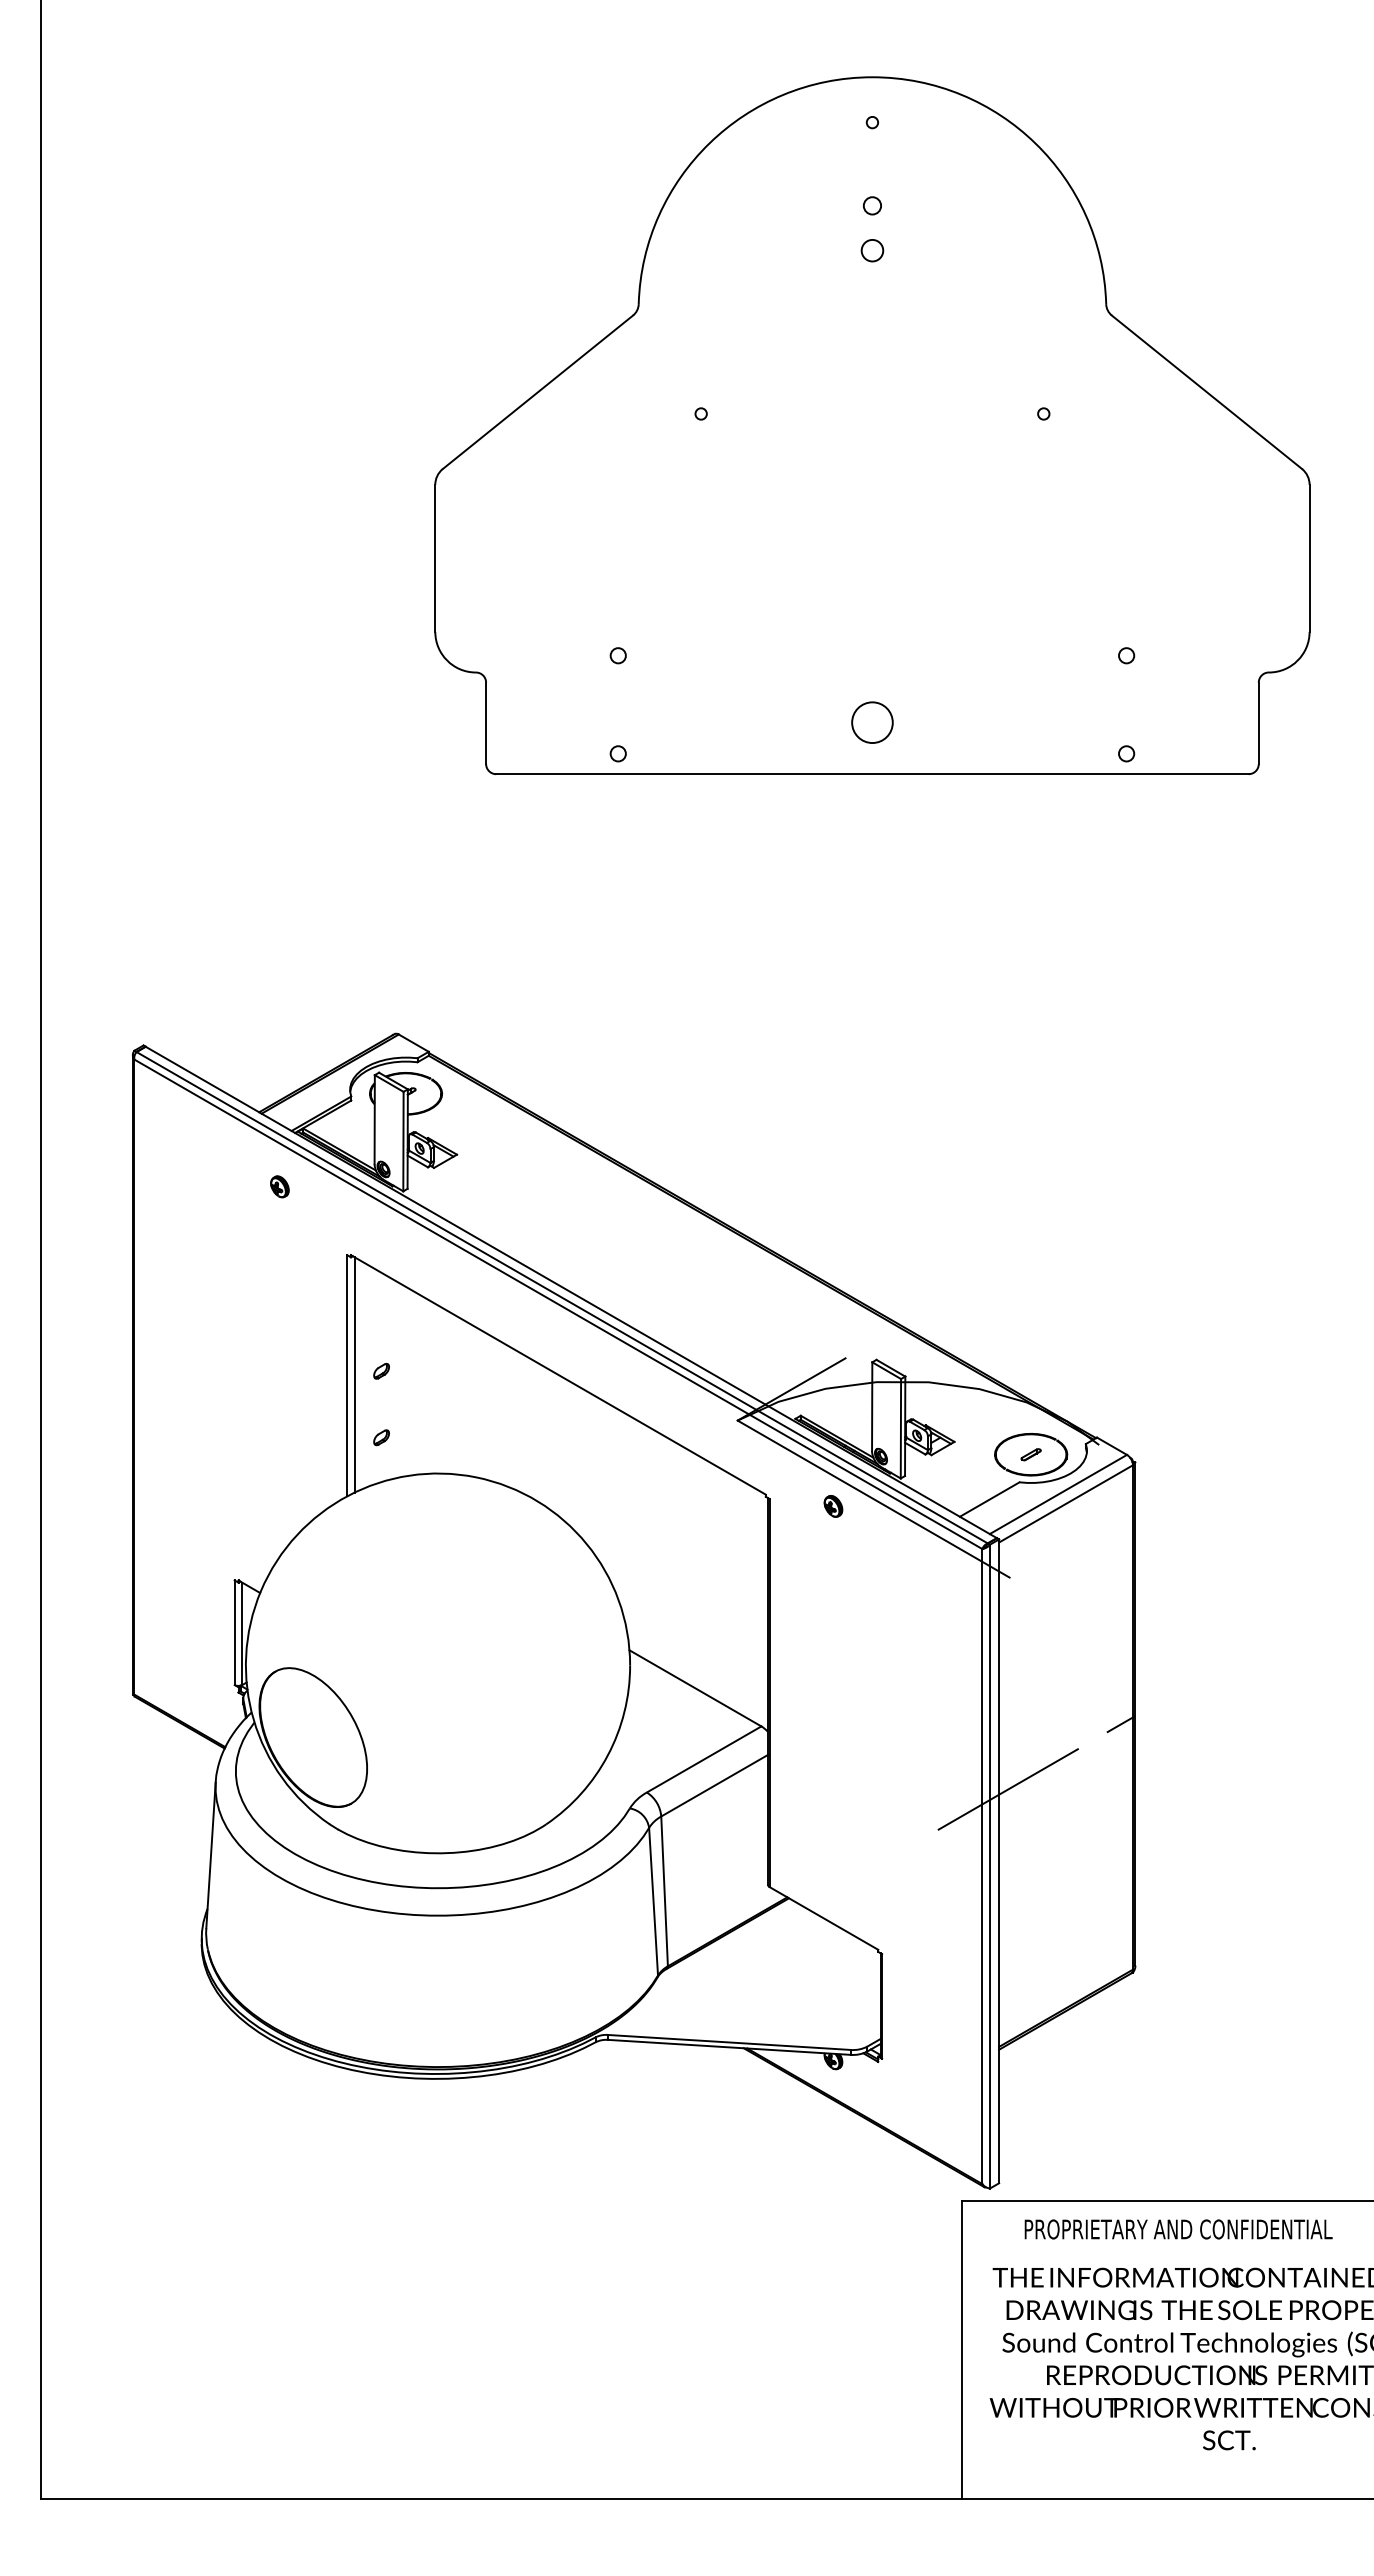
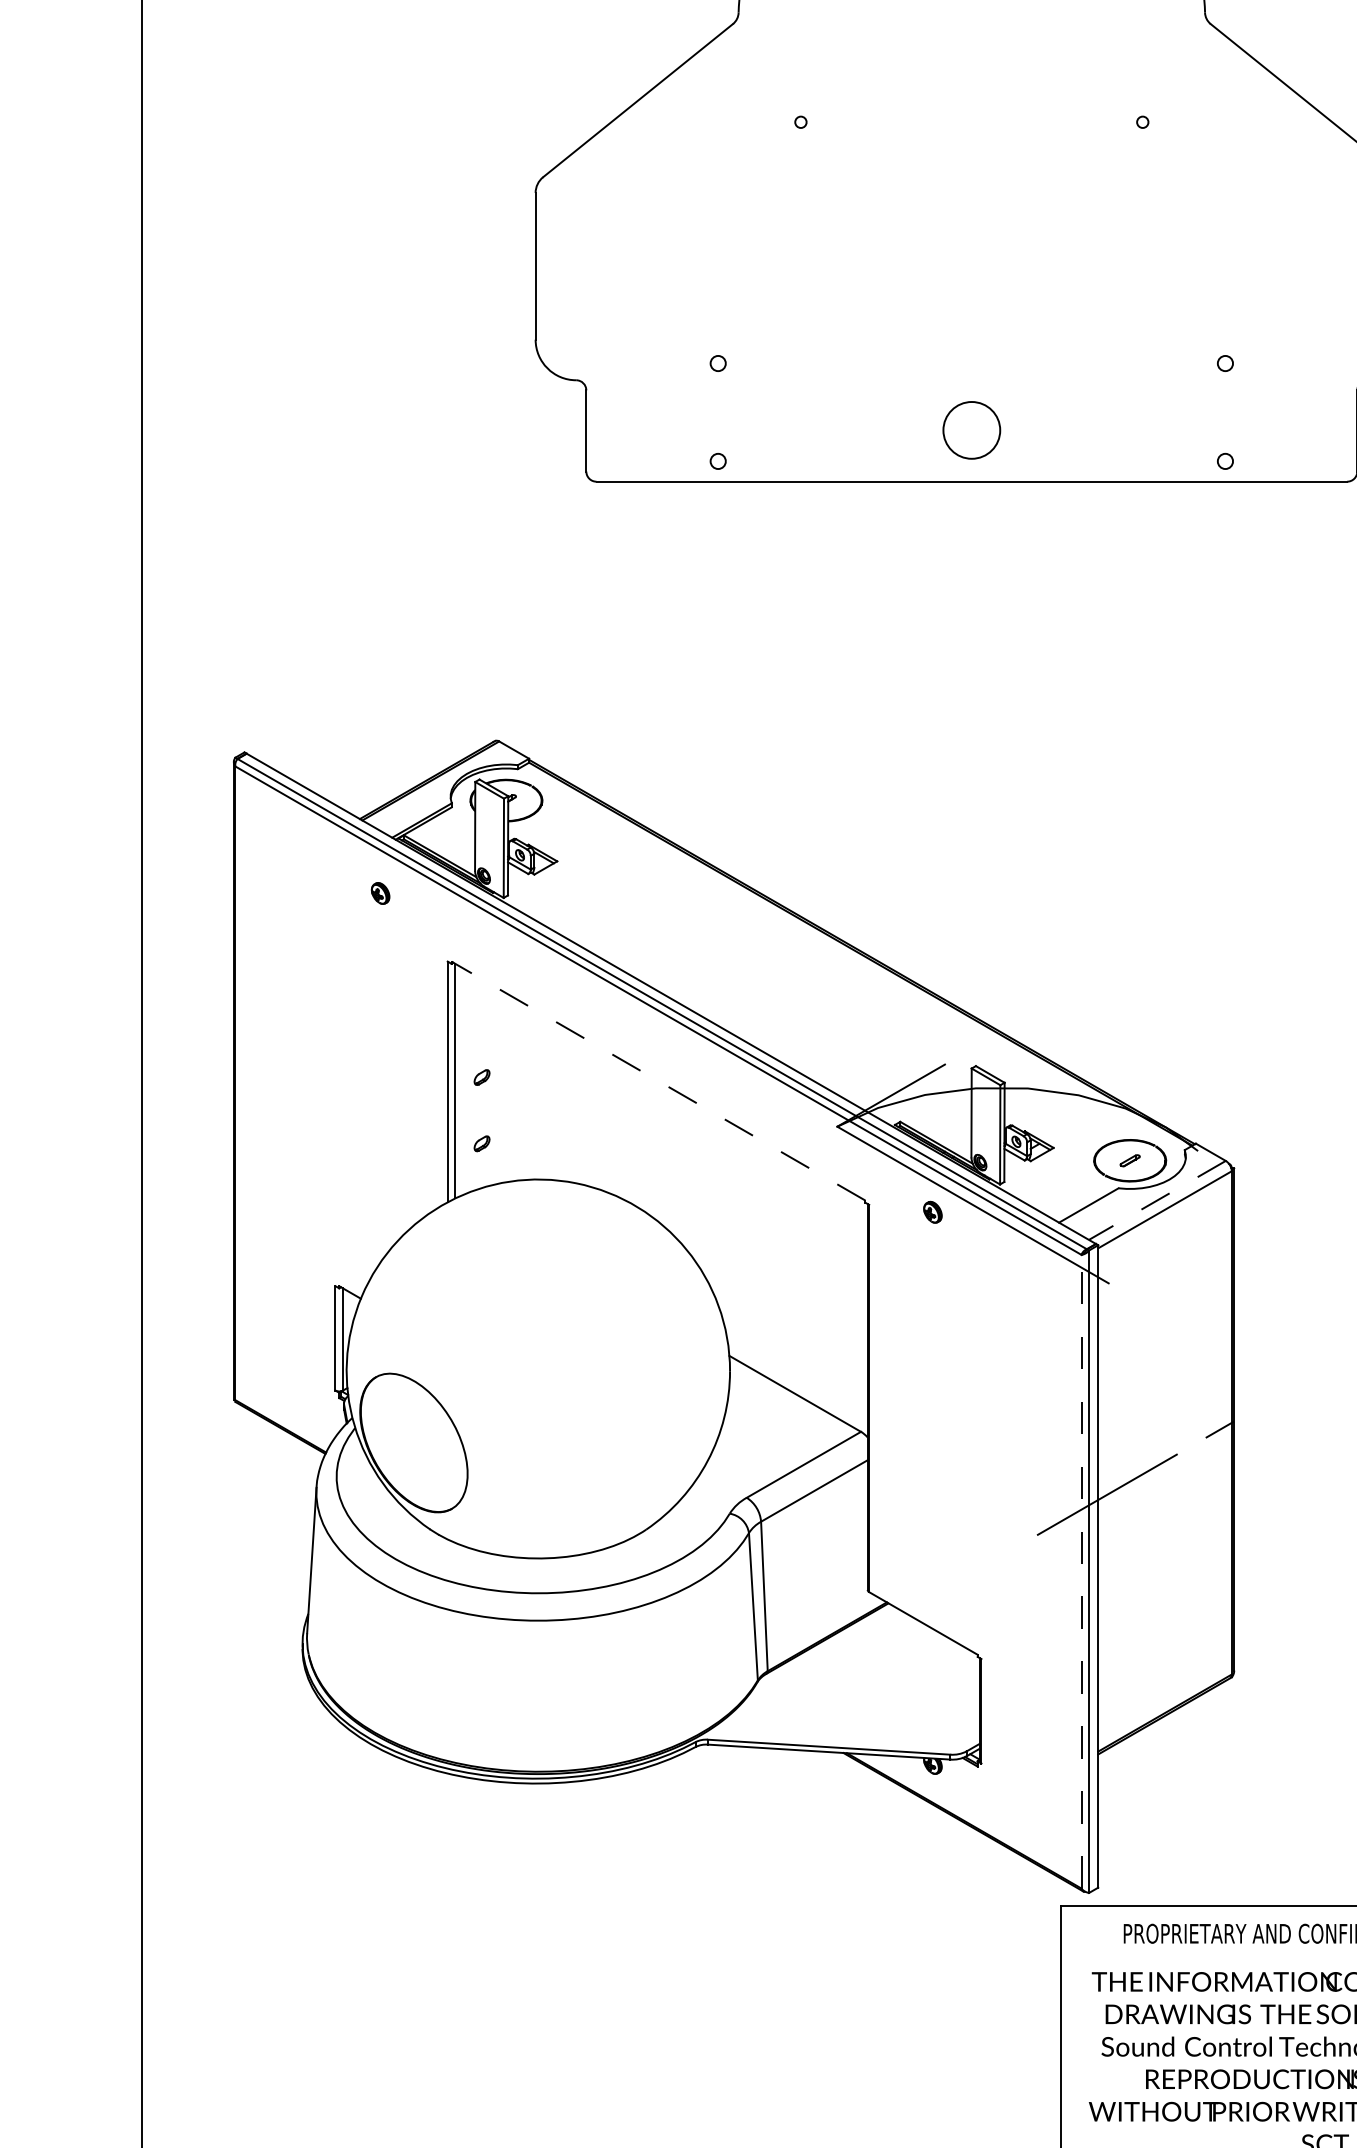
circle: (872, 722) -> (971, 430), size x1.4
line: (557, 1374) -> (657, 1080), solid -> dashed
line: (1057, 1494) -> (1156, 1200), solid -> dashed
line: (982, 1866) -> (1081, 1571), solid -> dashed

